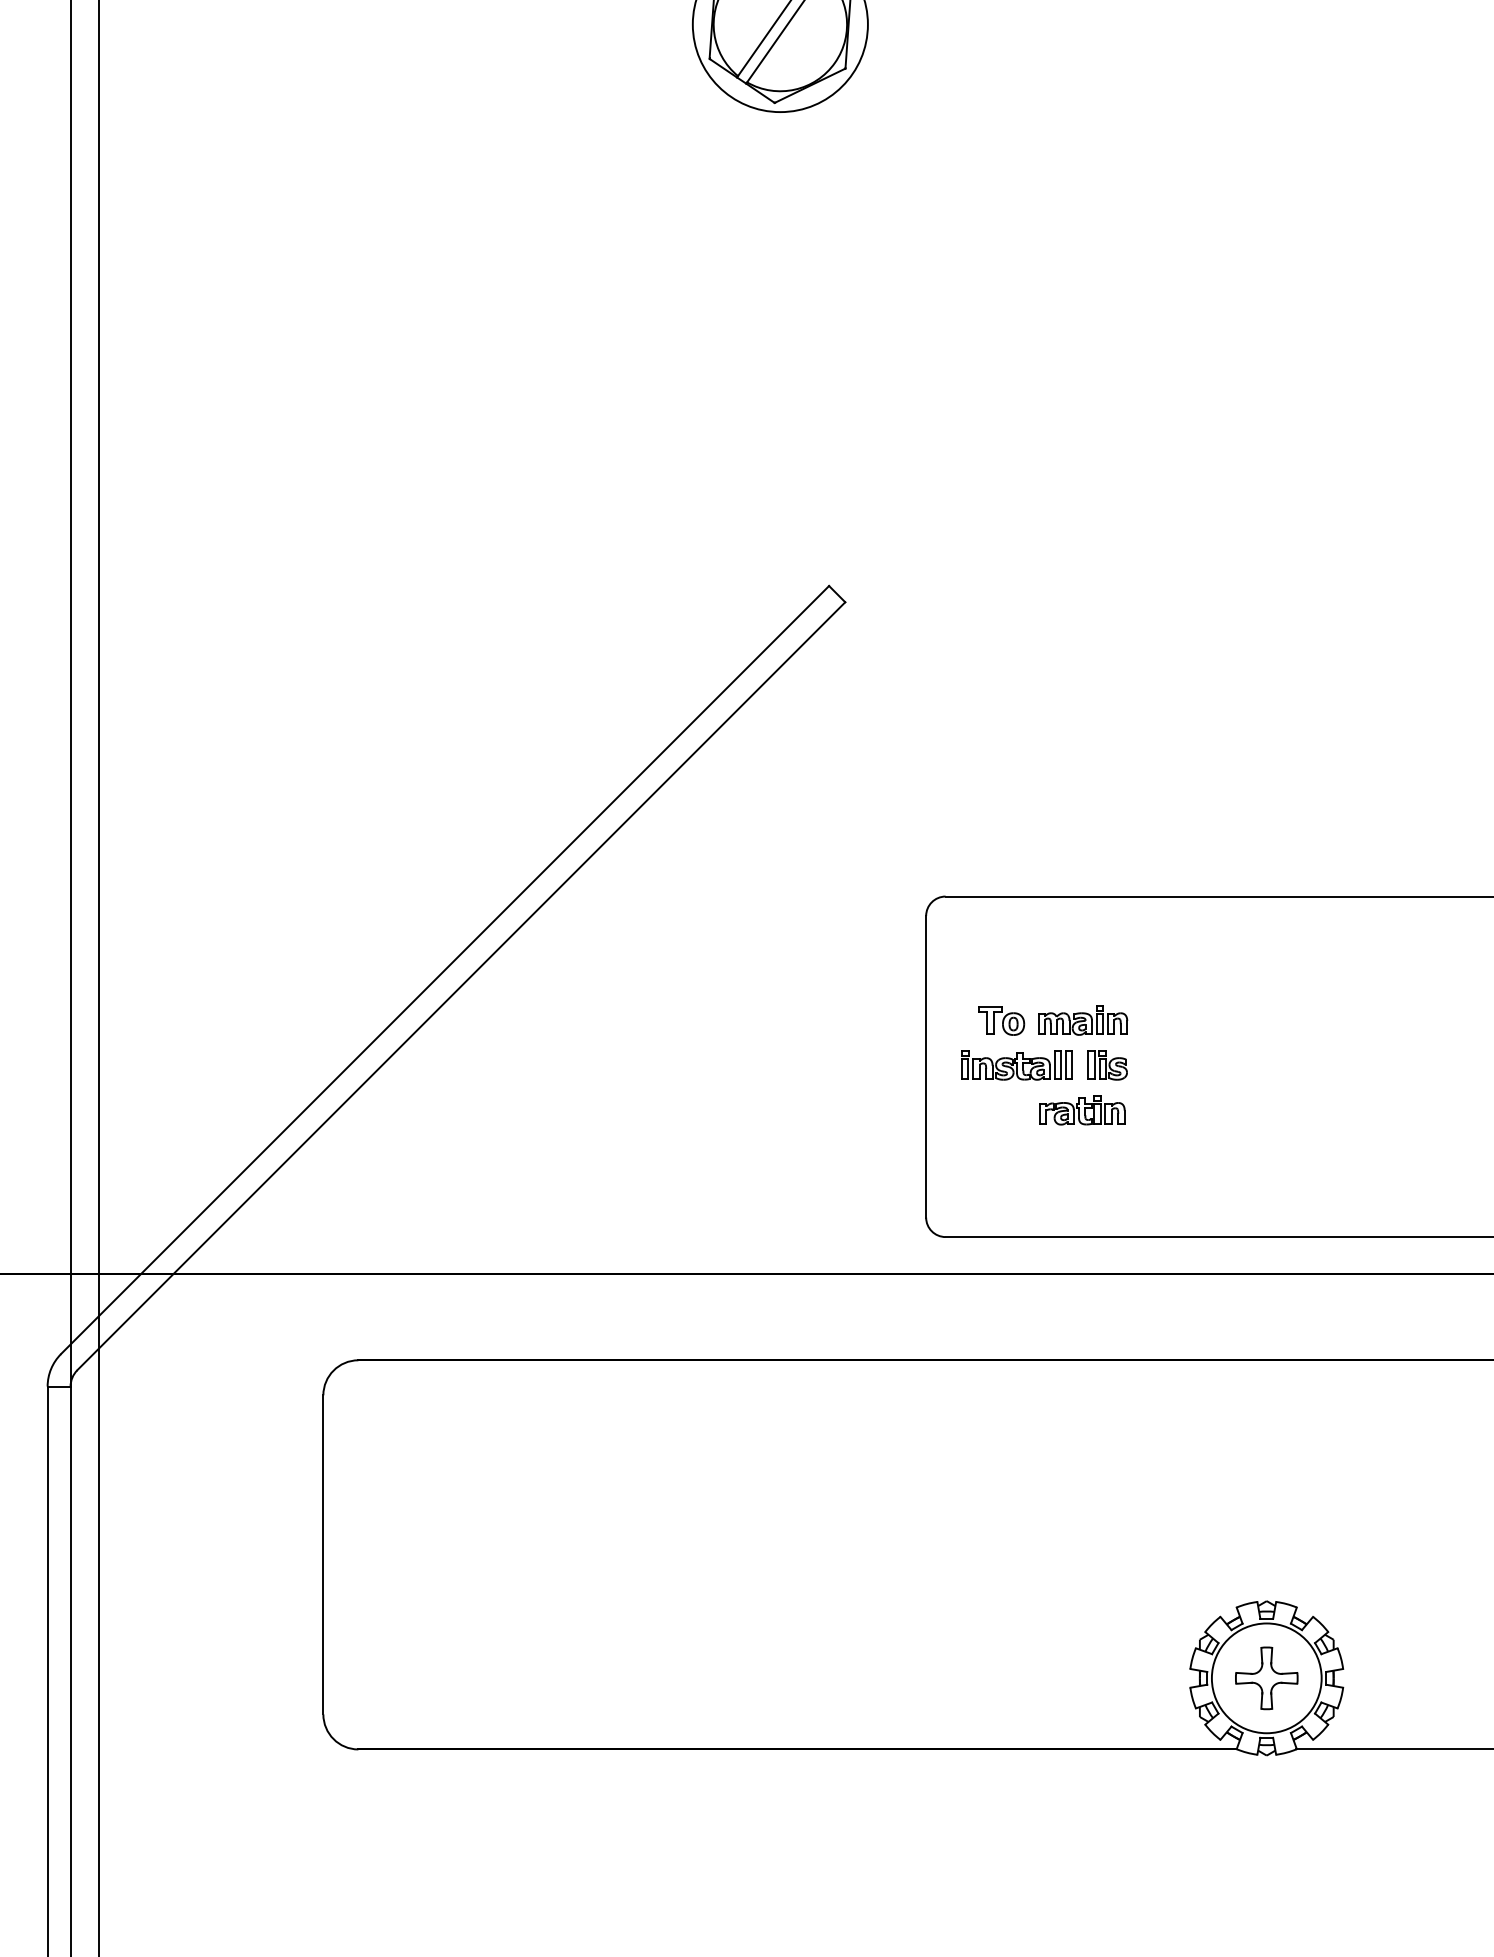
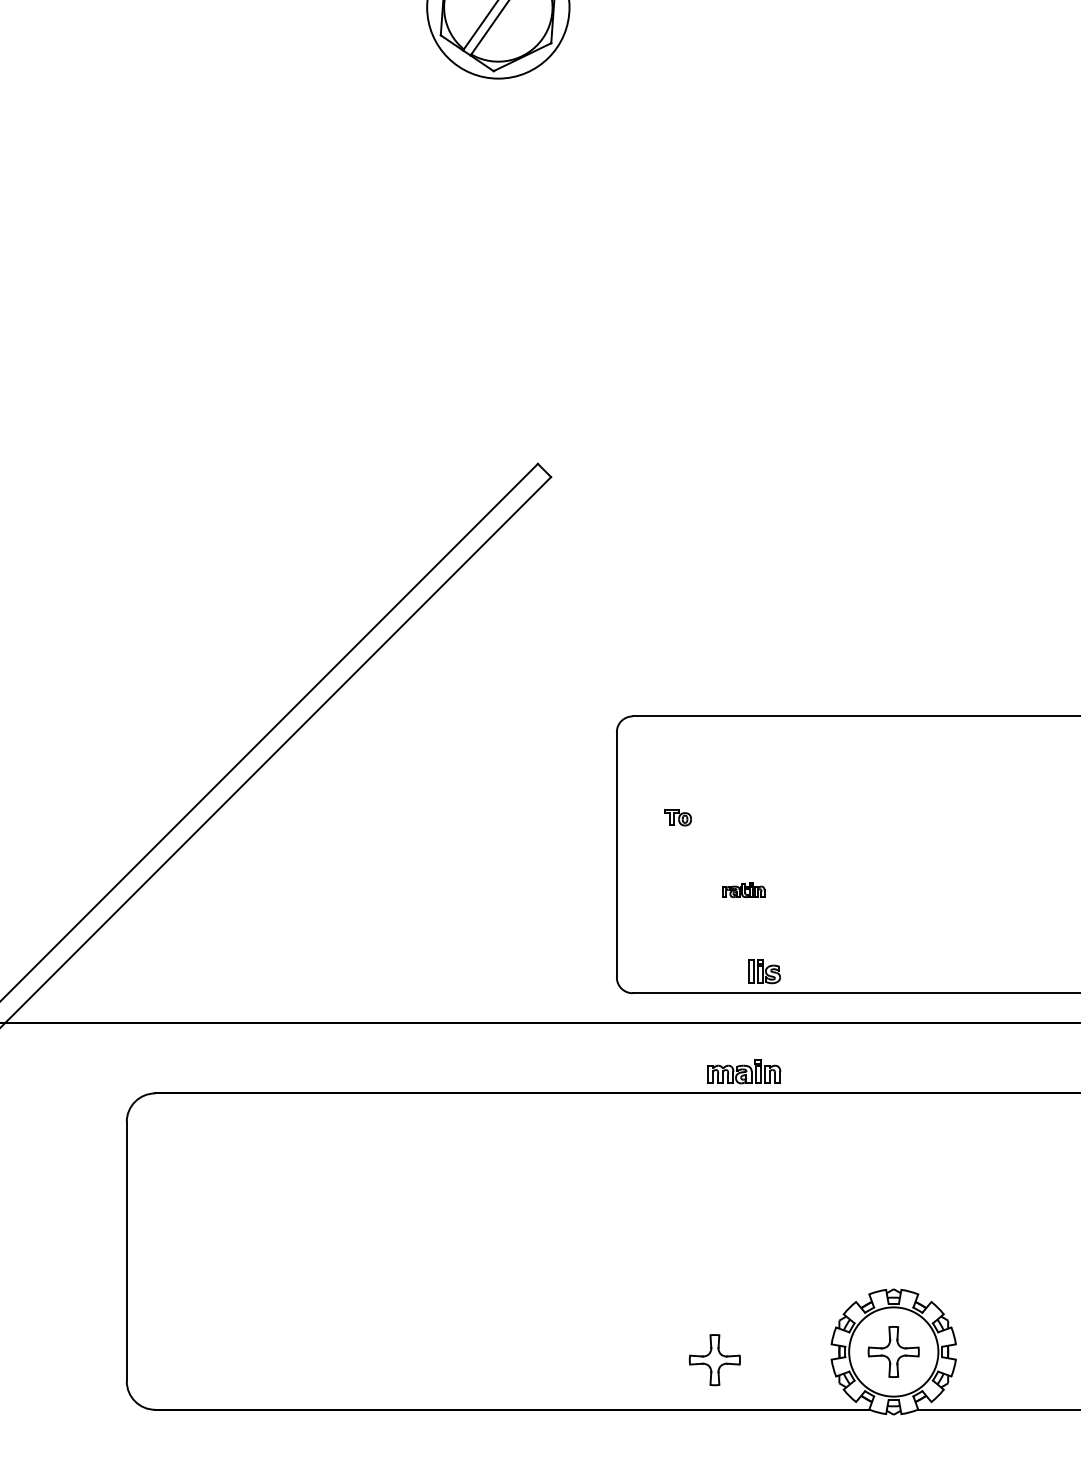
part: (1001, 1020) -> (678, 817), size x0.7
part: (1083, 1020) -> (744, 1071), moved
part: (1016, 1065) -> (690, 853), removed
part: (1107, 1065) -> (764, 971), moved
part: (1082, 1110) -> (743, 890), size x0.6
part: (1046, 1688) -> (714, 1360), added

